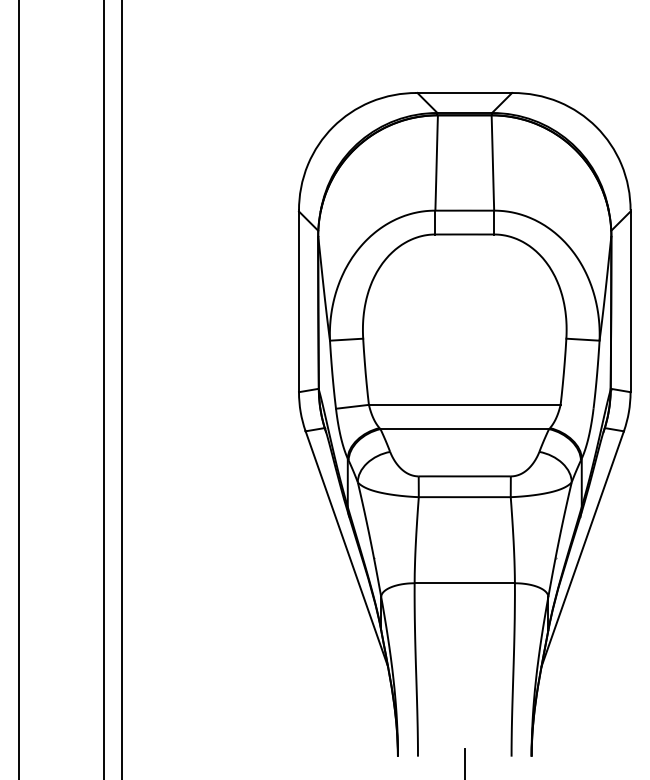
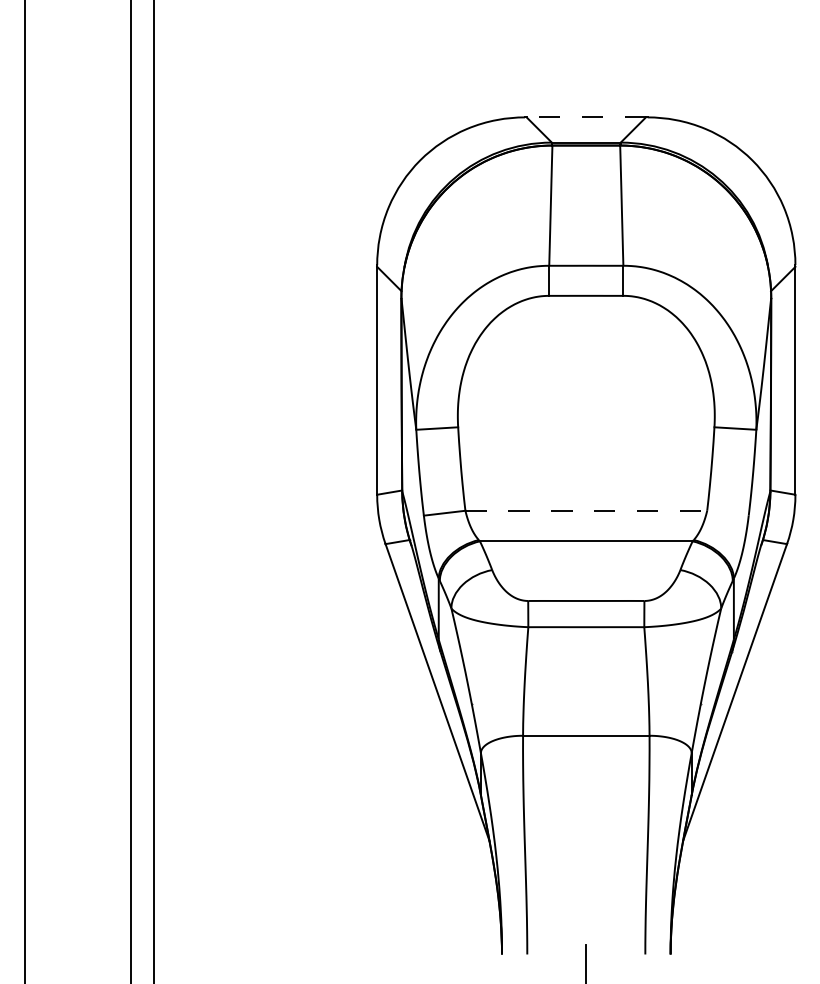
line: (464, 93) -> (586, 117), solid -> dashed
line: (464, 404) -> (586, 510), solid -> dashed

